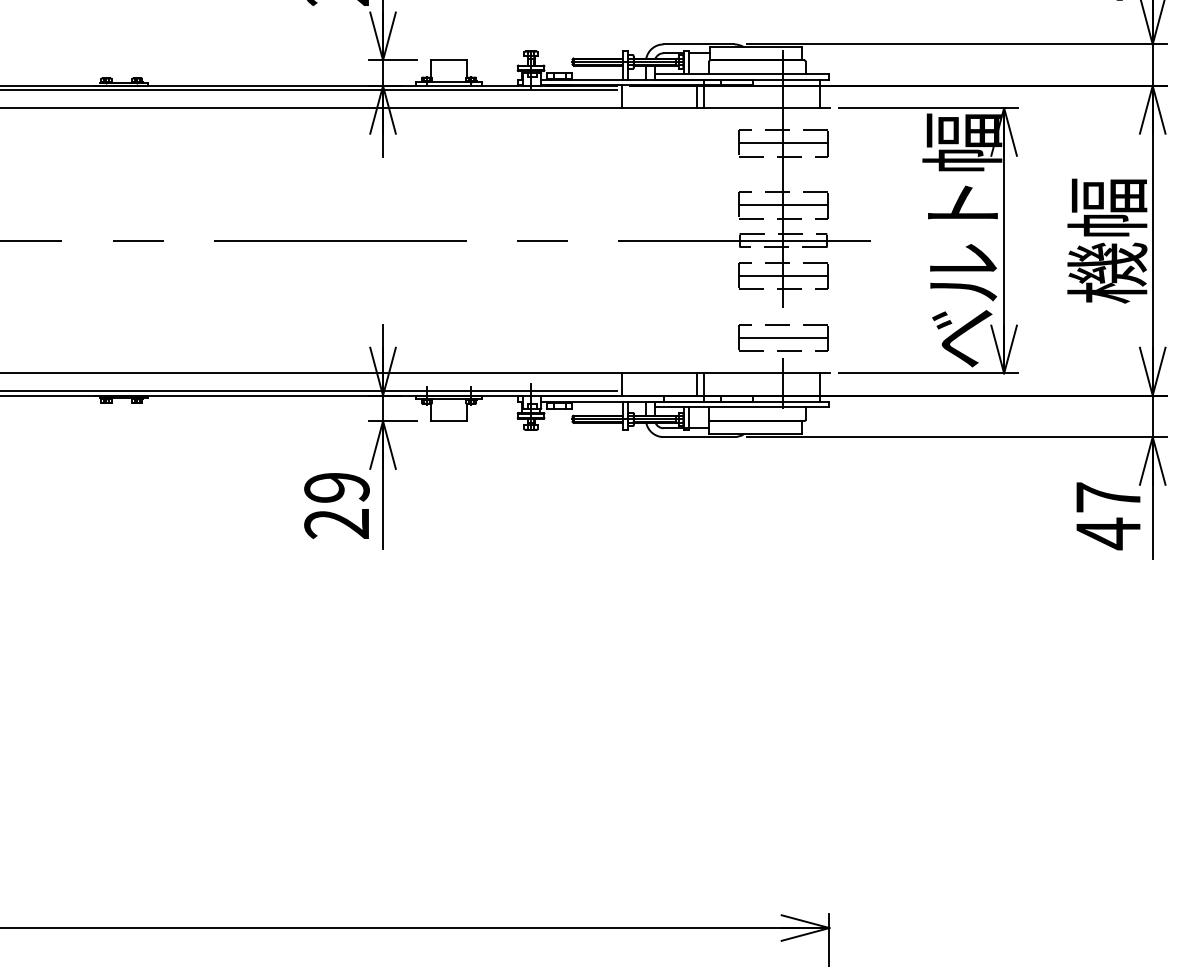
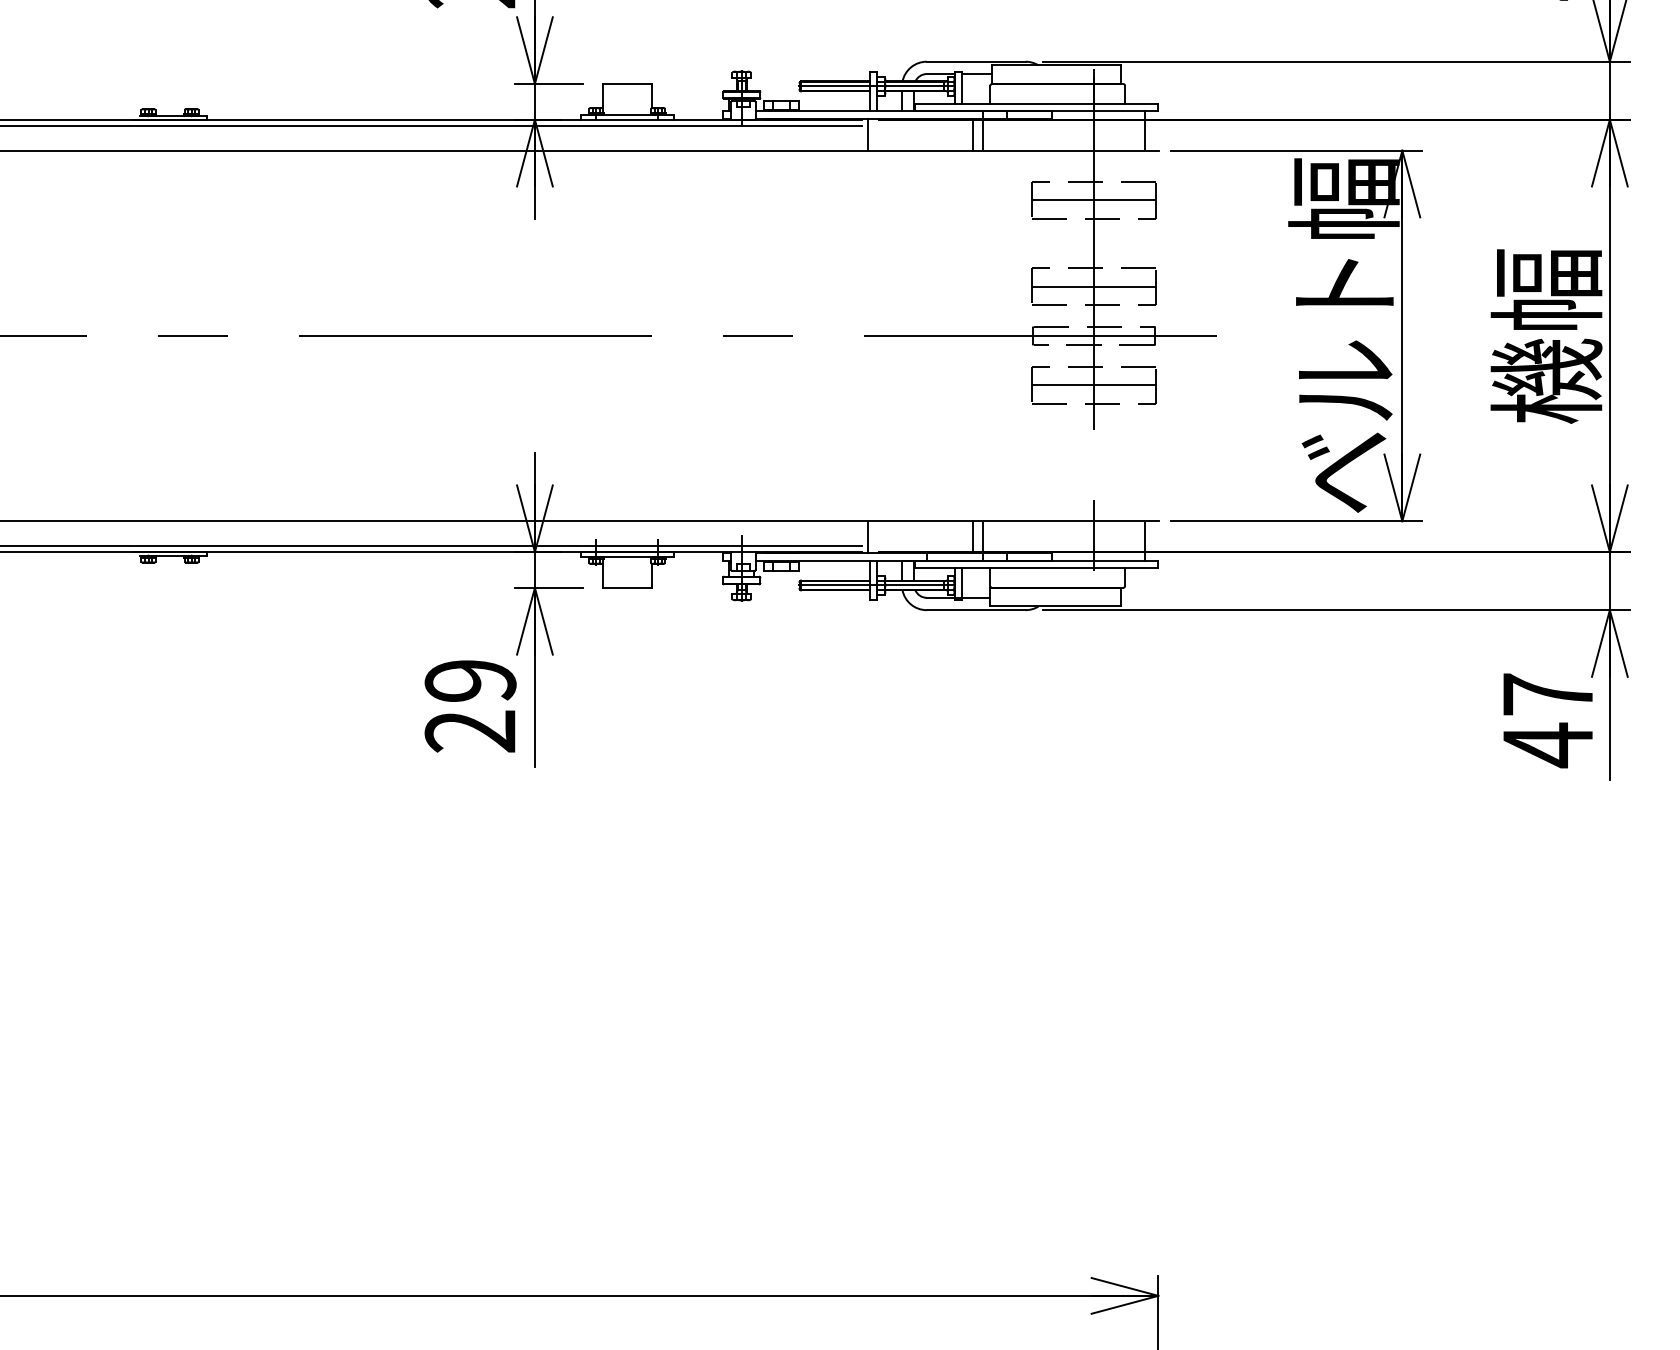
part: (783, 337) -> (1093, 471), removed

